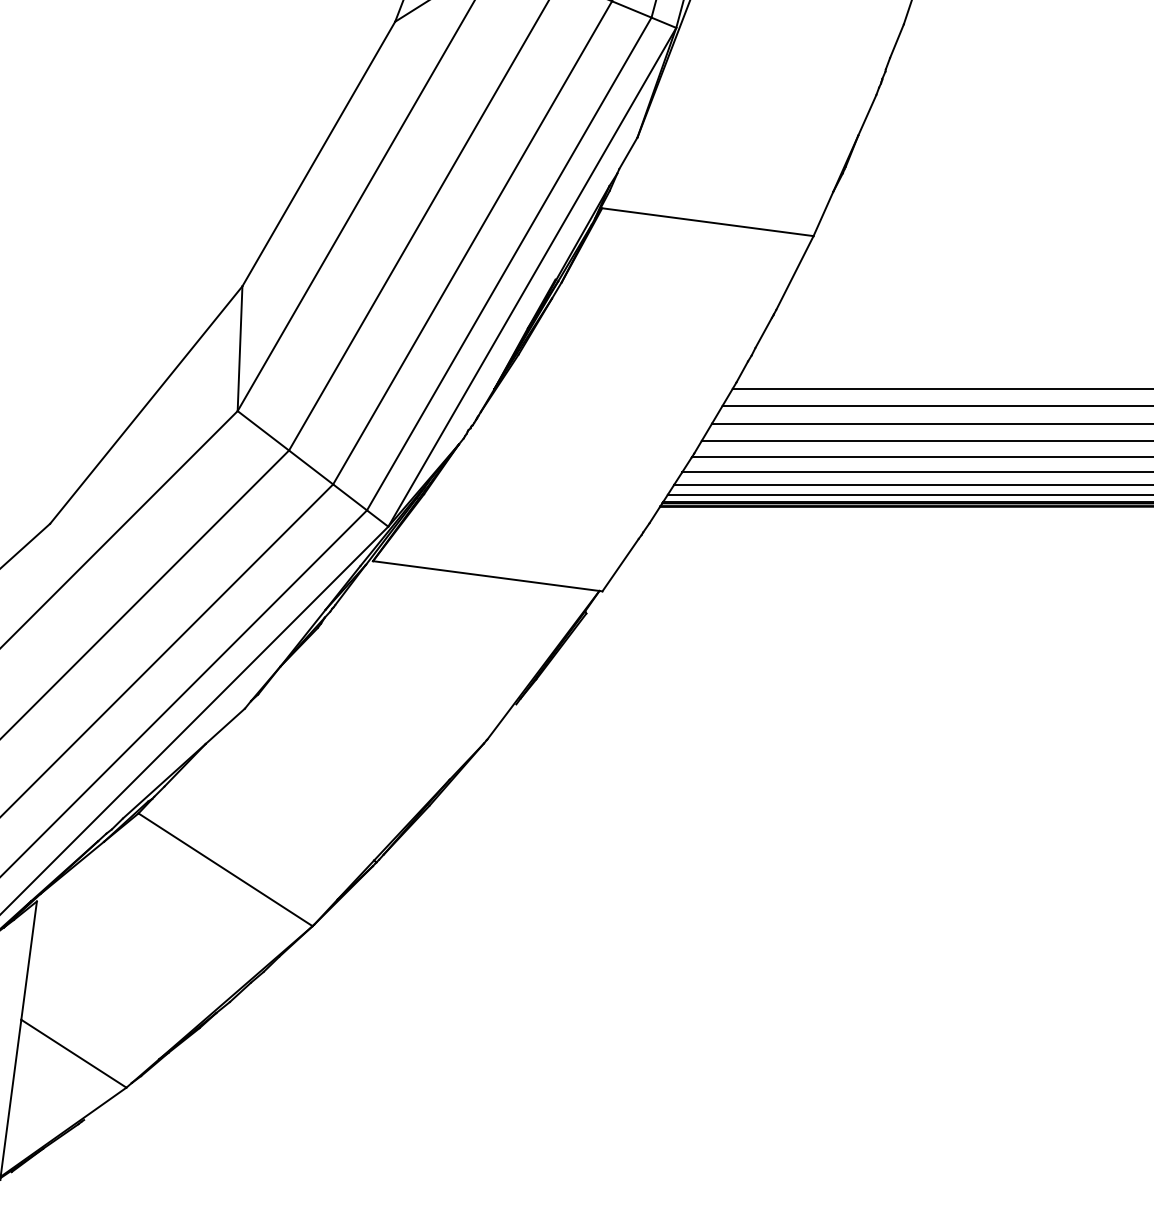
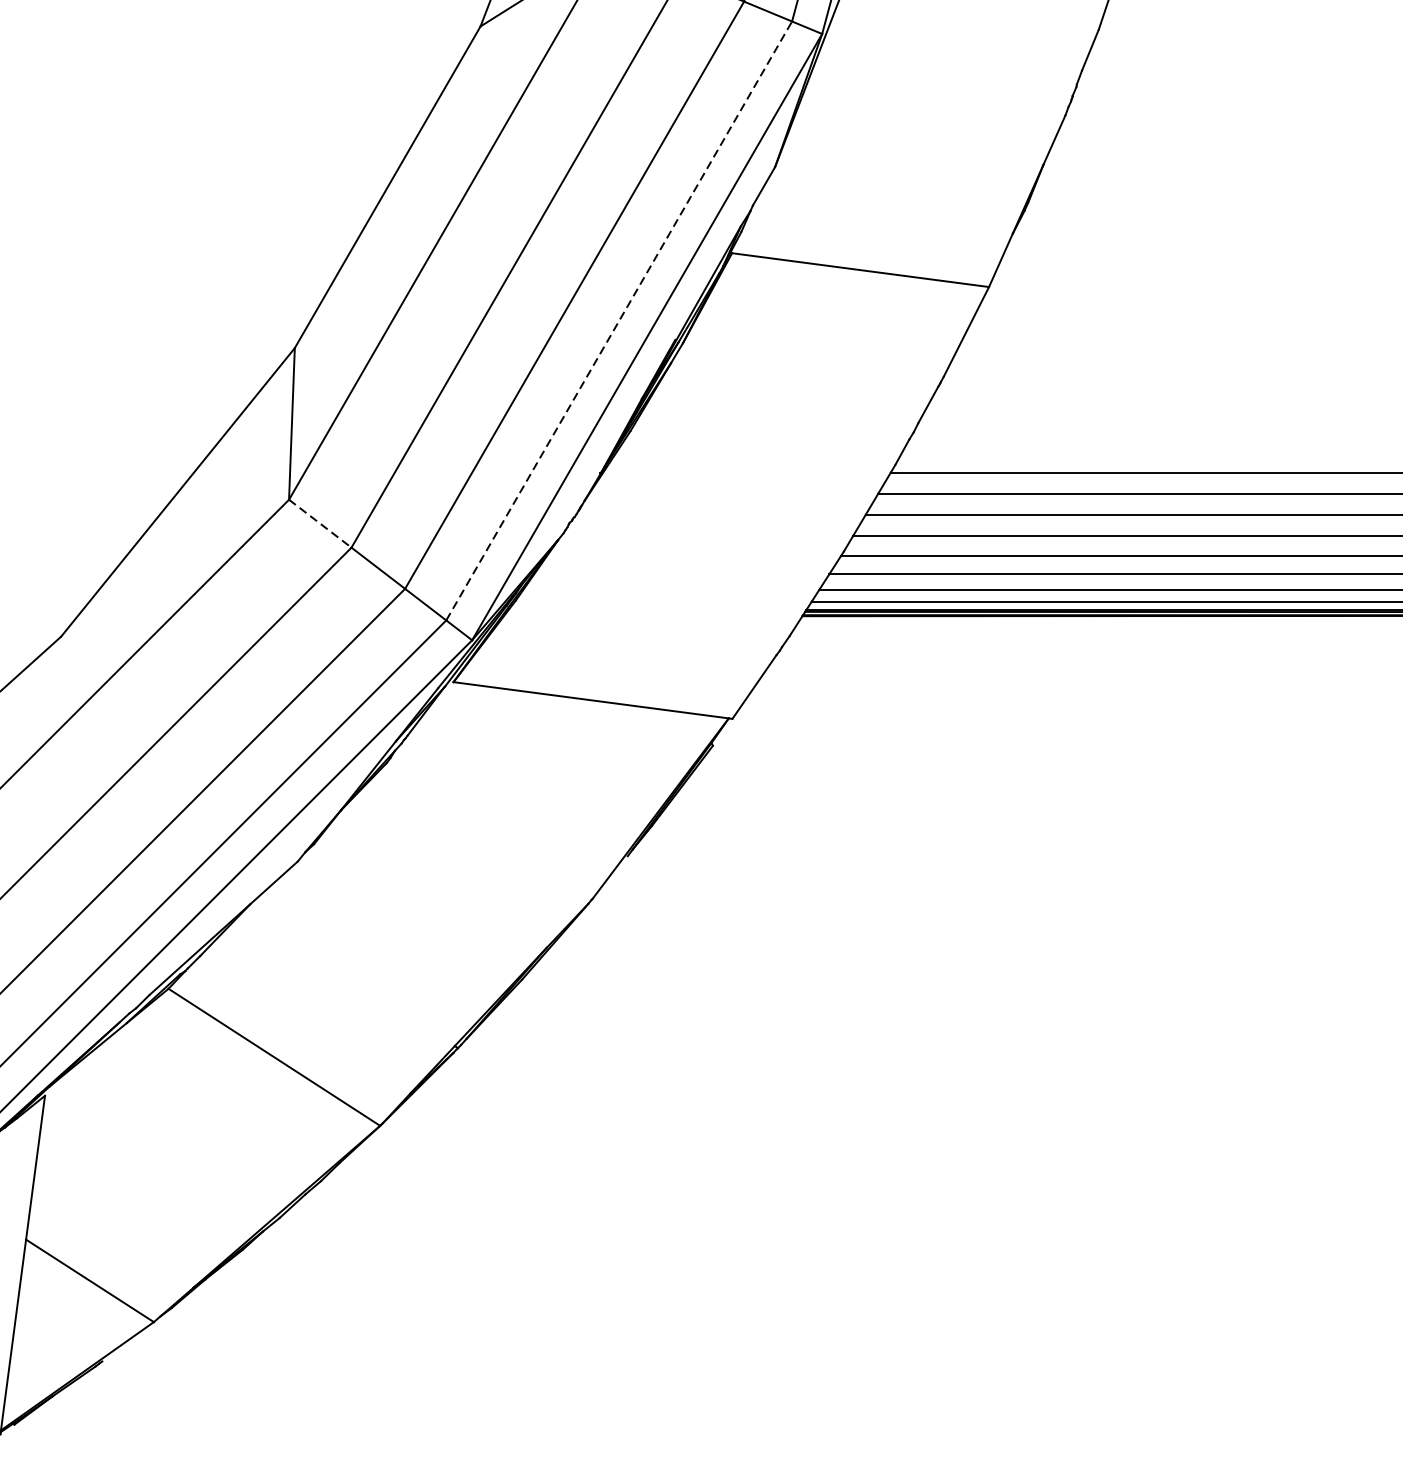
line: (509, 263) -> (619, 320), solid -> dashed
line: (263, 431) -> (320, 524), solid -> dashed

